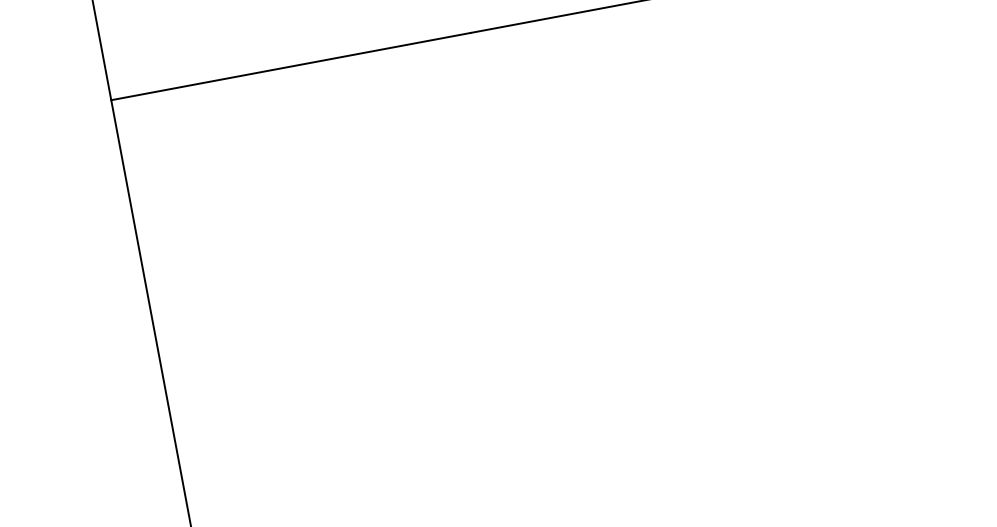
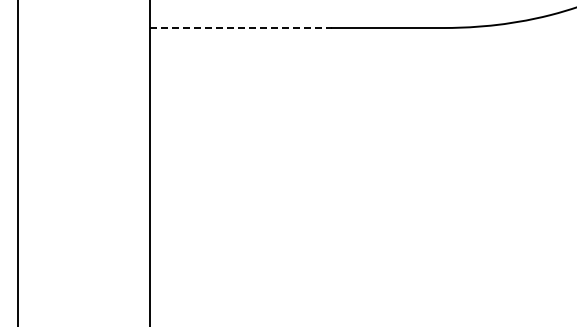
line: (291, 67) -> (241, 28), solid -> dashed

